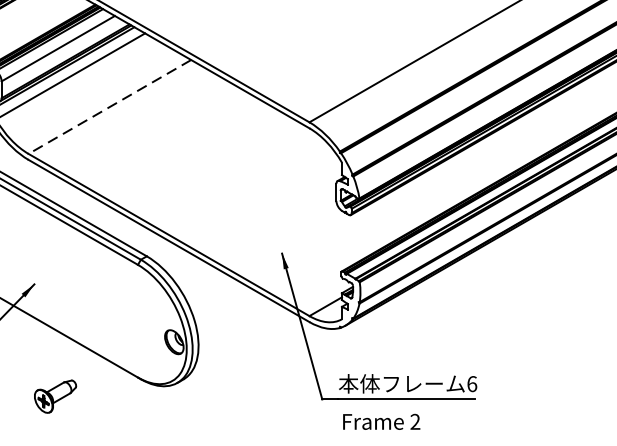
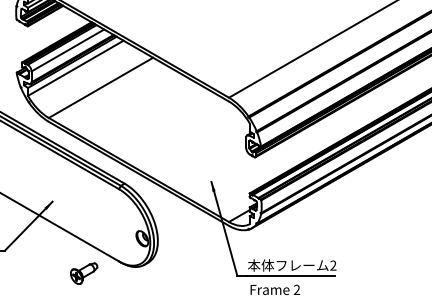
line: (109, 107) -> (100, 88), dashed -> solid
text: (472, 383) -> (333, 265), 6 -> 2
part: (56, 396) -> (84, 273), moved

